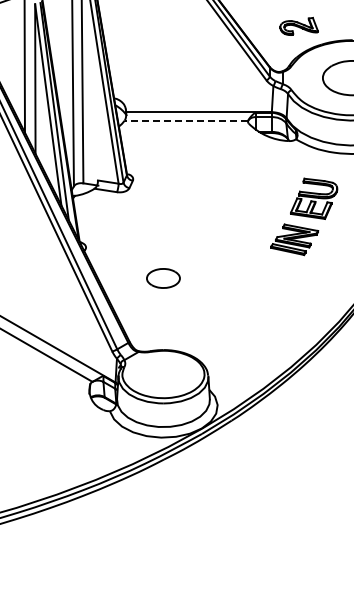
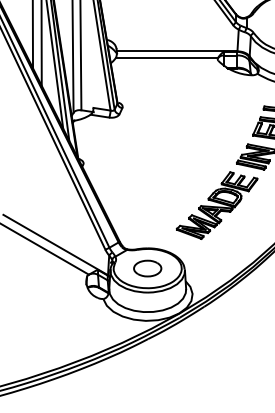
line: (186, 120) -> (166, 58), dashed -> solid
part: (163, 278) -> (147, 268), moved
part: (246, 298) -> (216, 205), added

